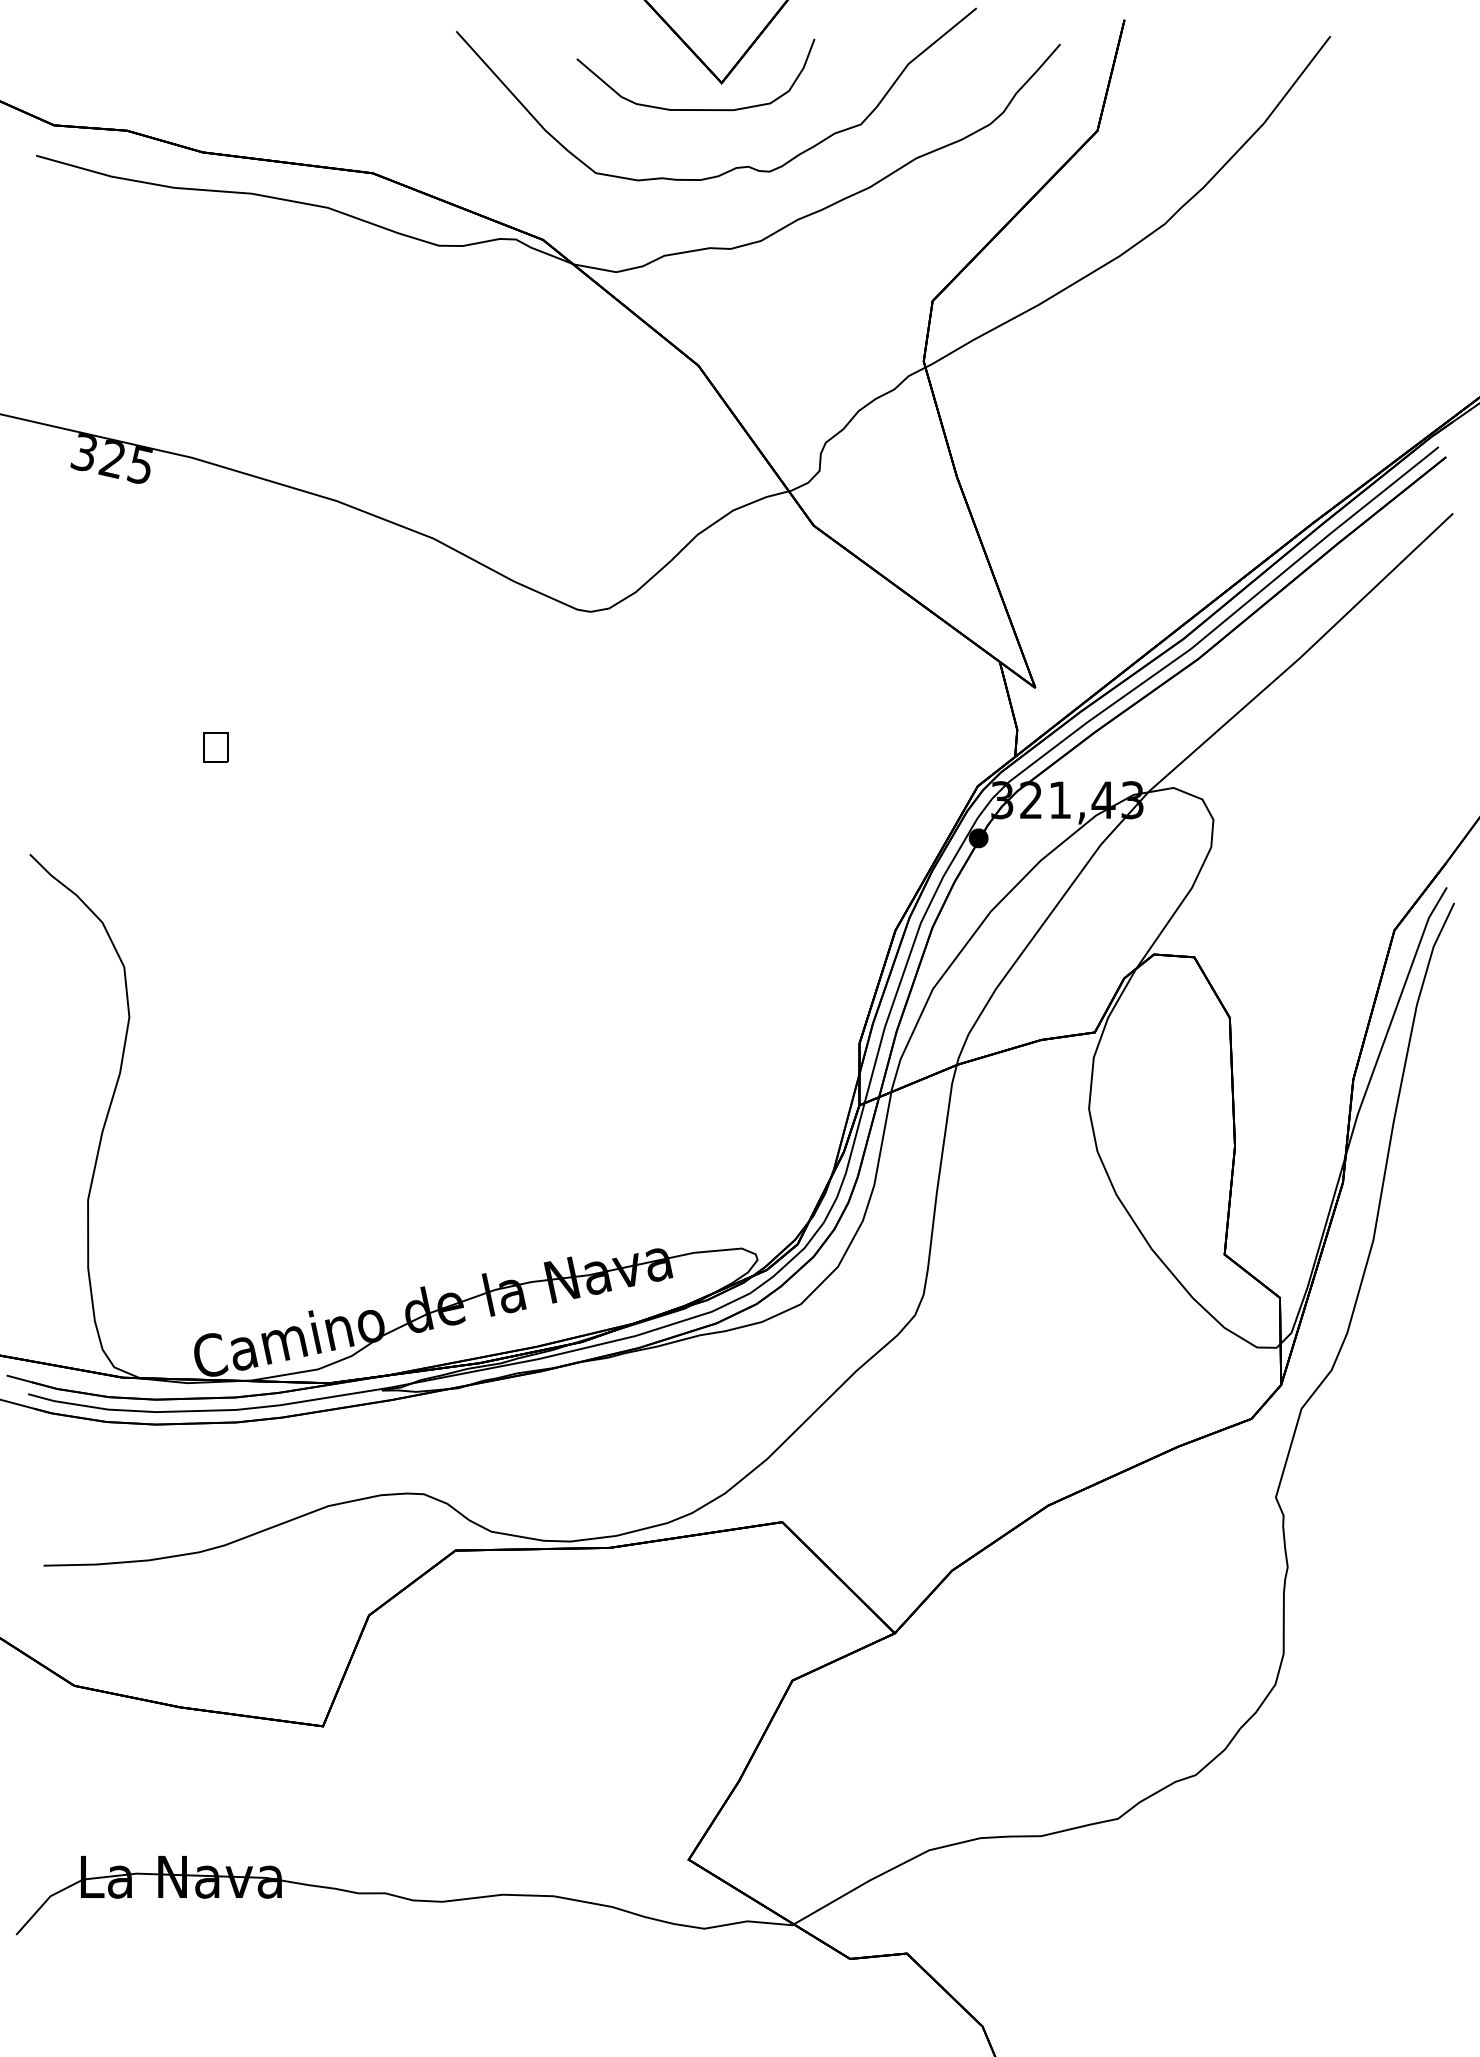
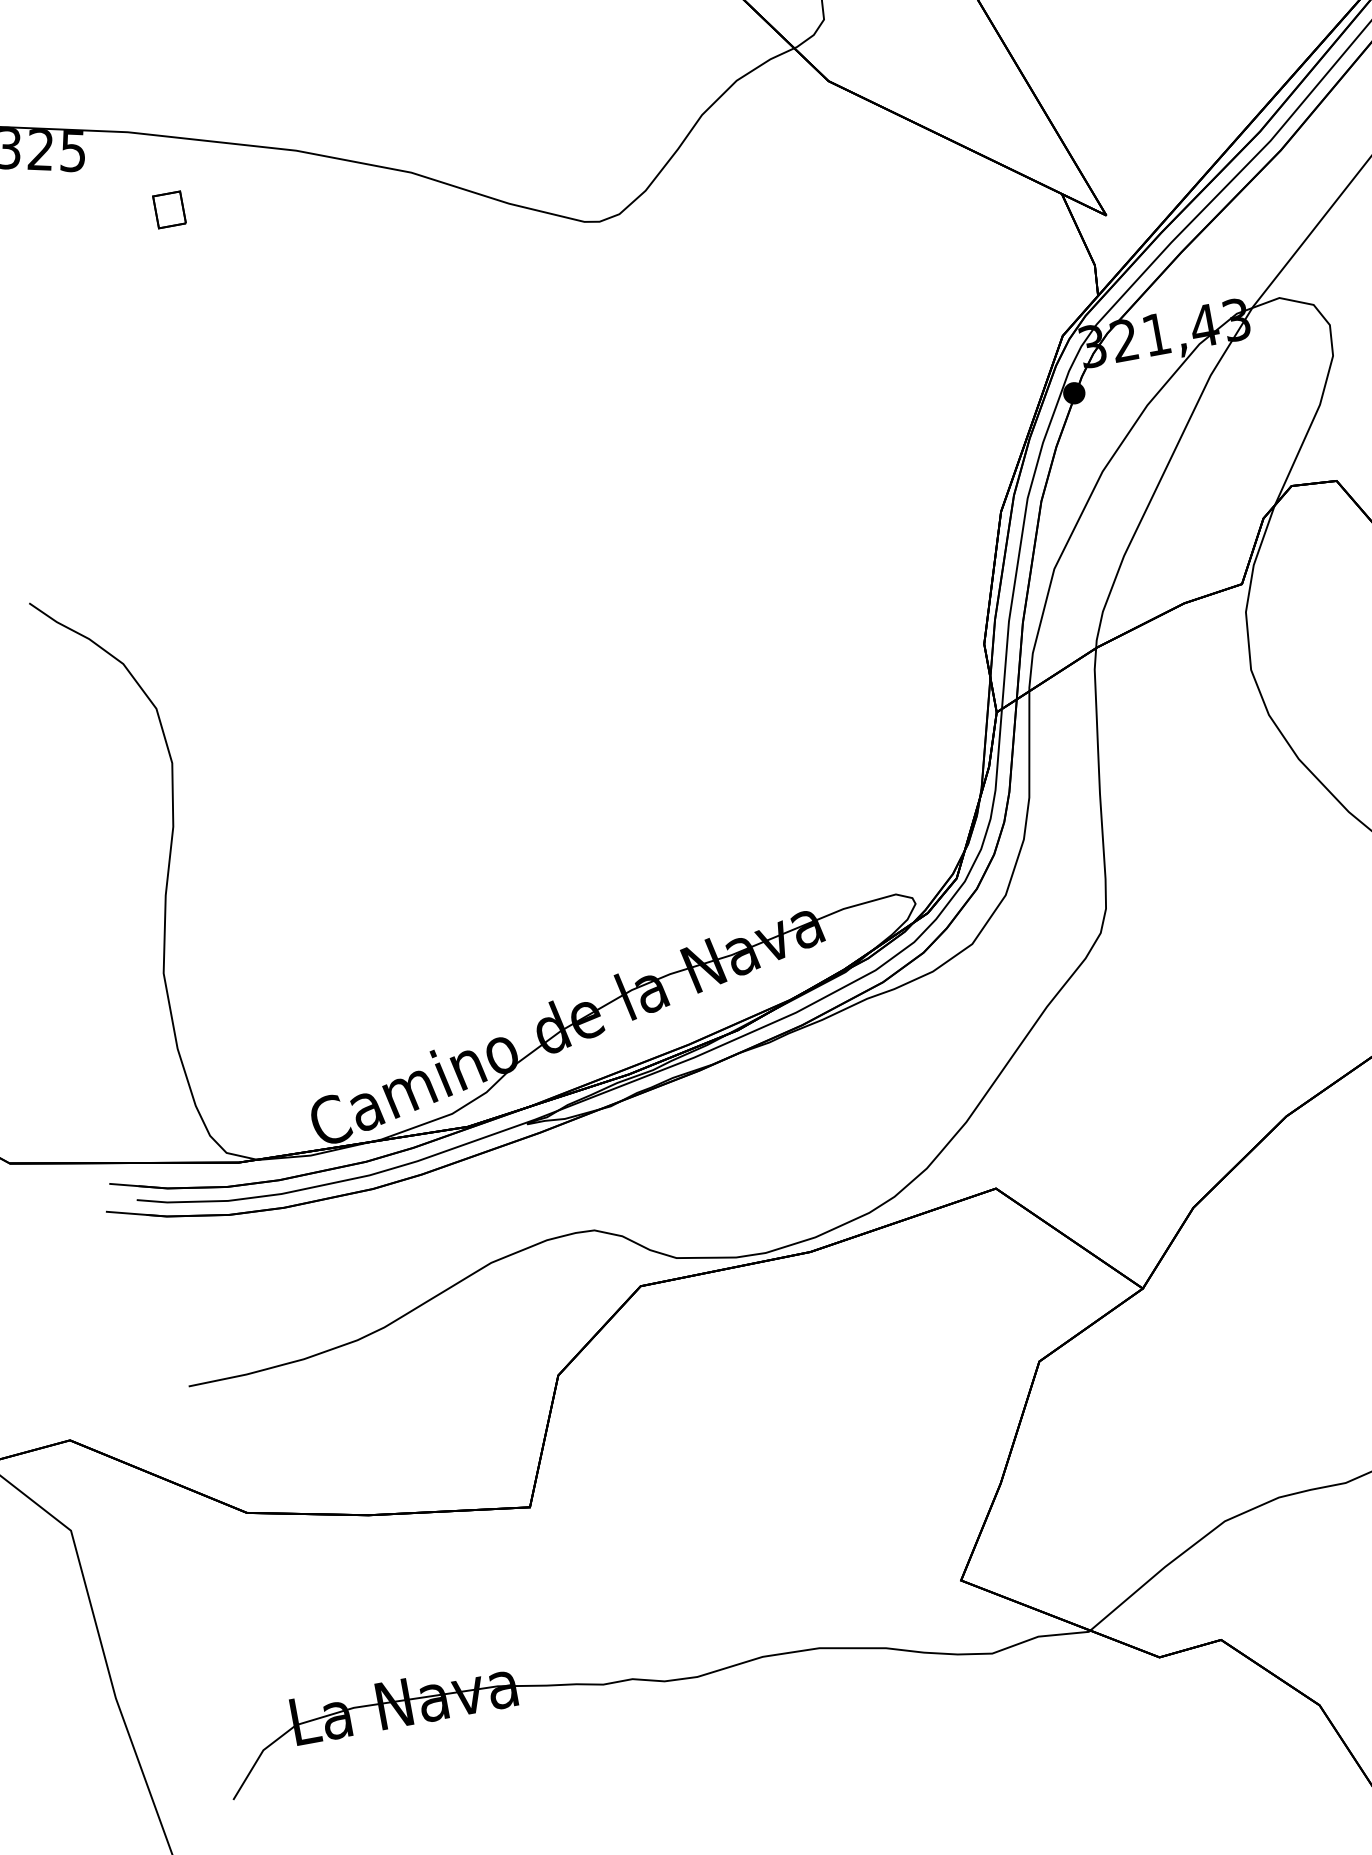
part: (215, 747) -> (169, 210), moved

